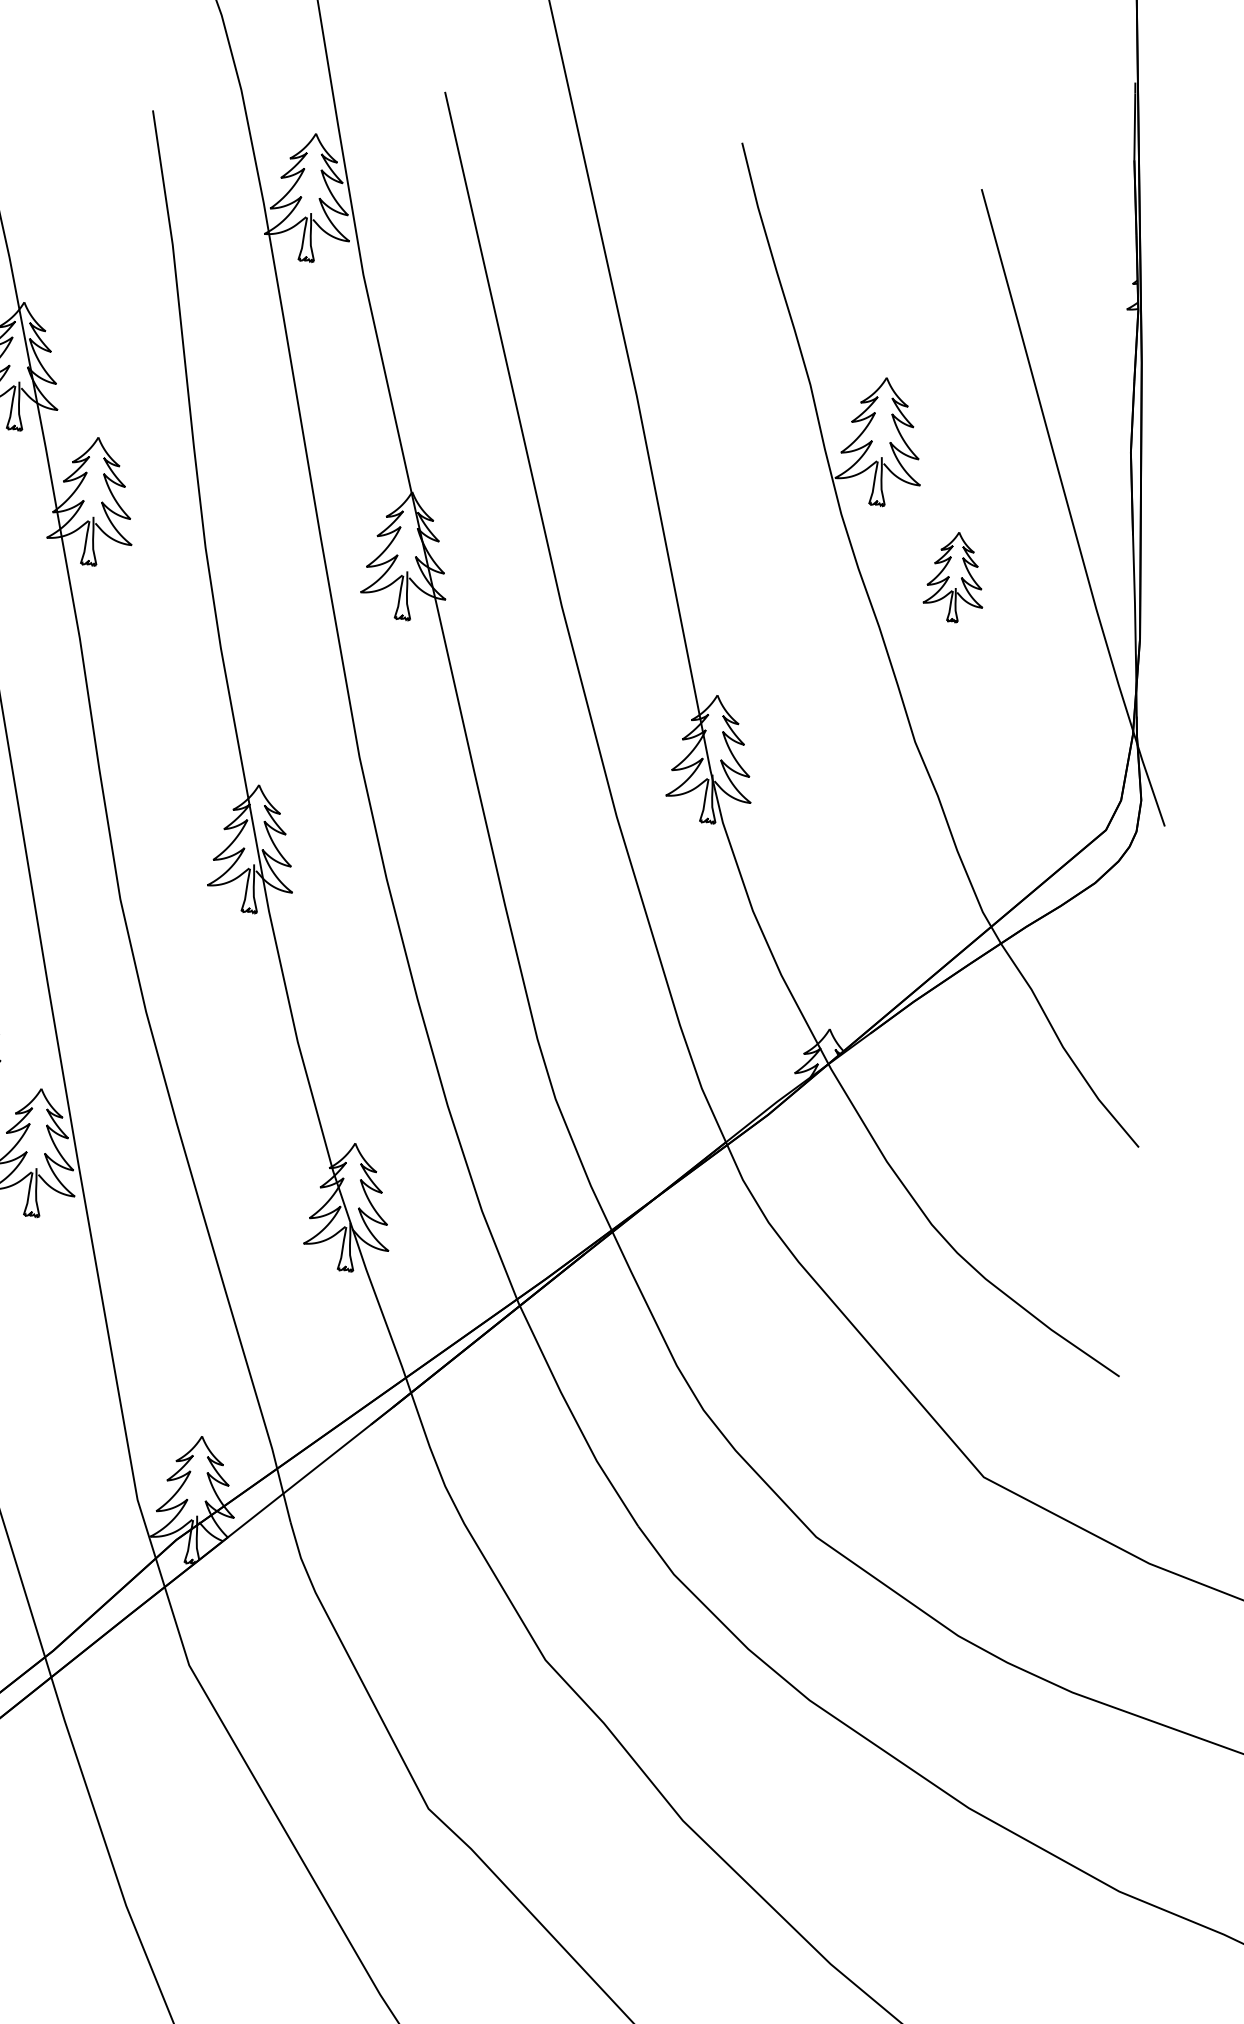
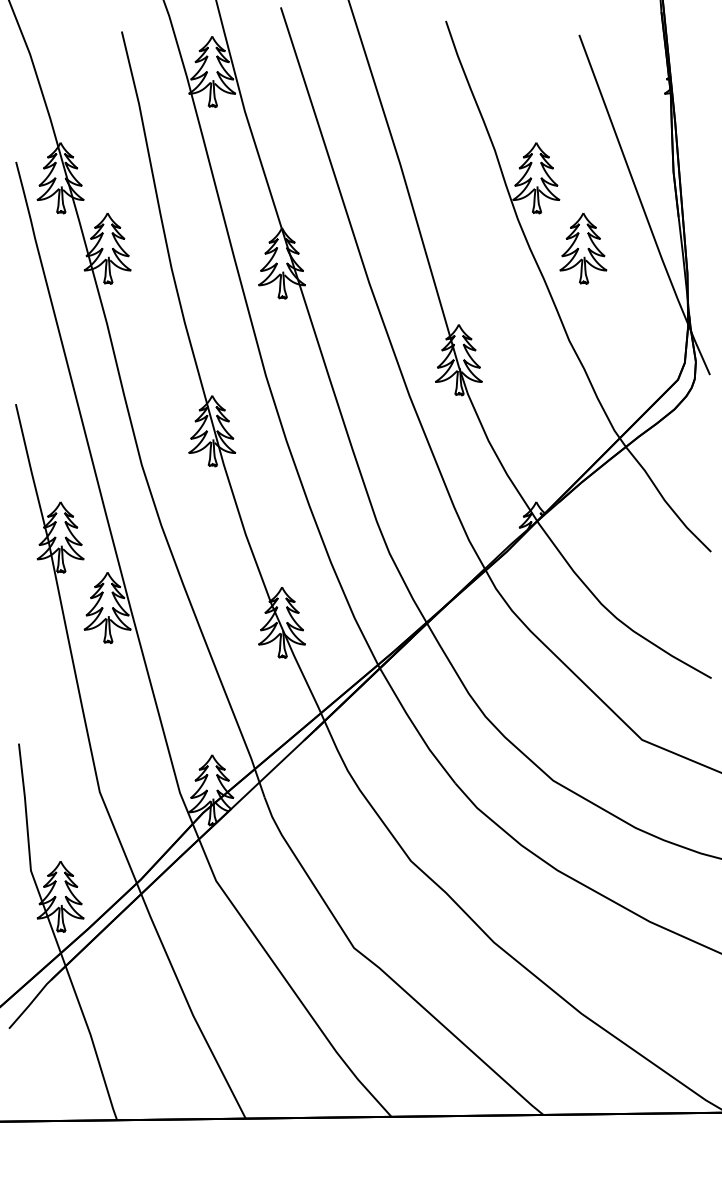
part: (955, 577) -> (583, 248), size x1.43

